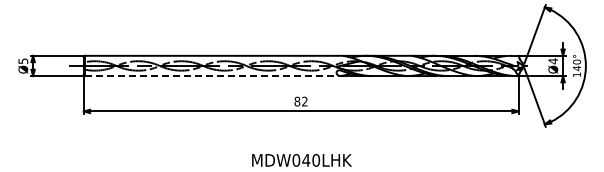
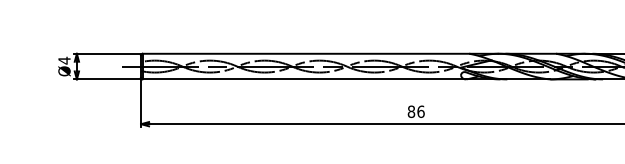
text: (23, 61) -> (64, 60), Ø5 -> Ø4
line: (212, 76) -> (303, 79), dashed -> solid
text: (304, 101) -> (420, 111), 82 -> 86

